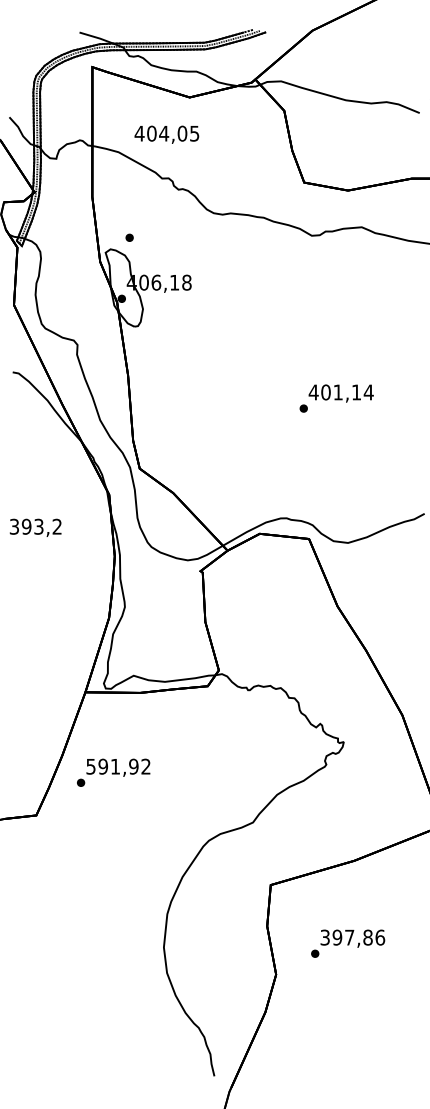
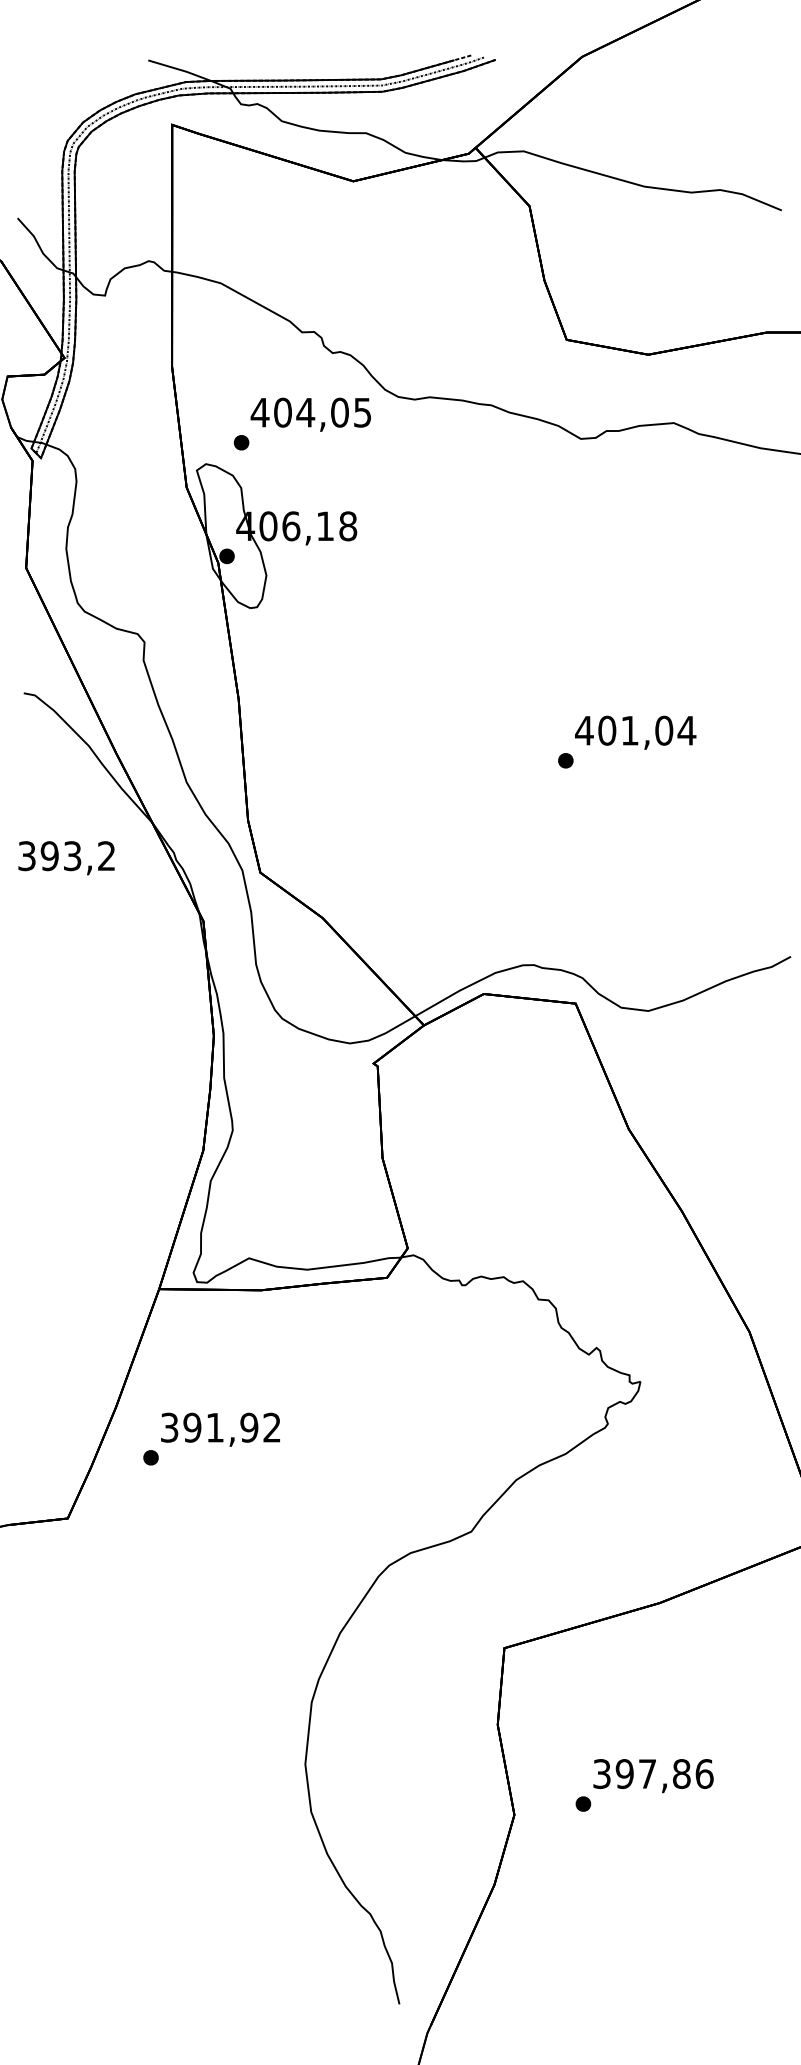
text: (166, 134) -> (310, 414), moved
text: (356, 392) -> (664, 730), 401,14 -> 401,04
text: (35, 527) -> (66, 857), moved
text: (90, 765) -> (168, 1425), 591,92 -> 391,92
text: (348, 943) -> (645, 1784), moved

